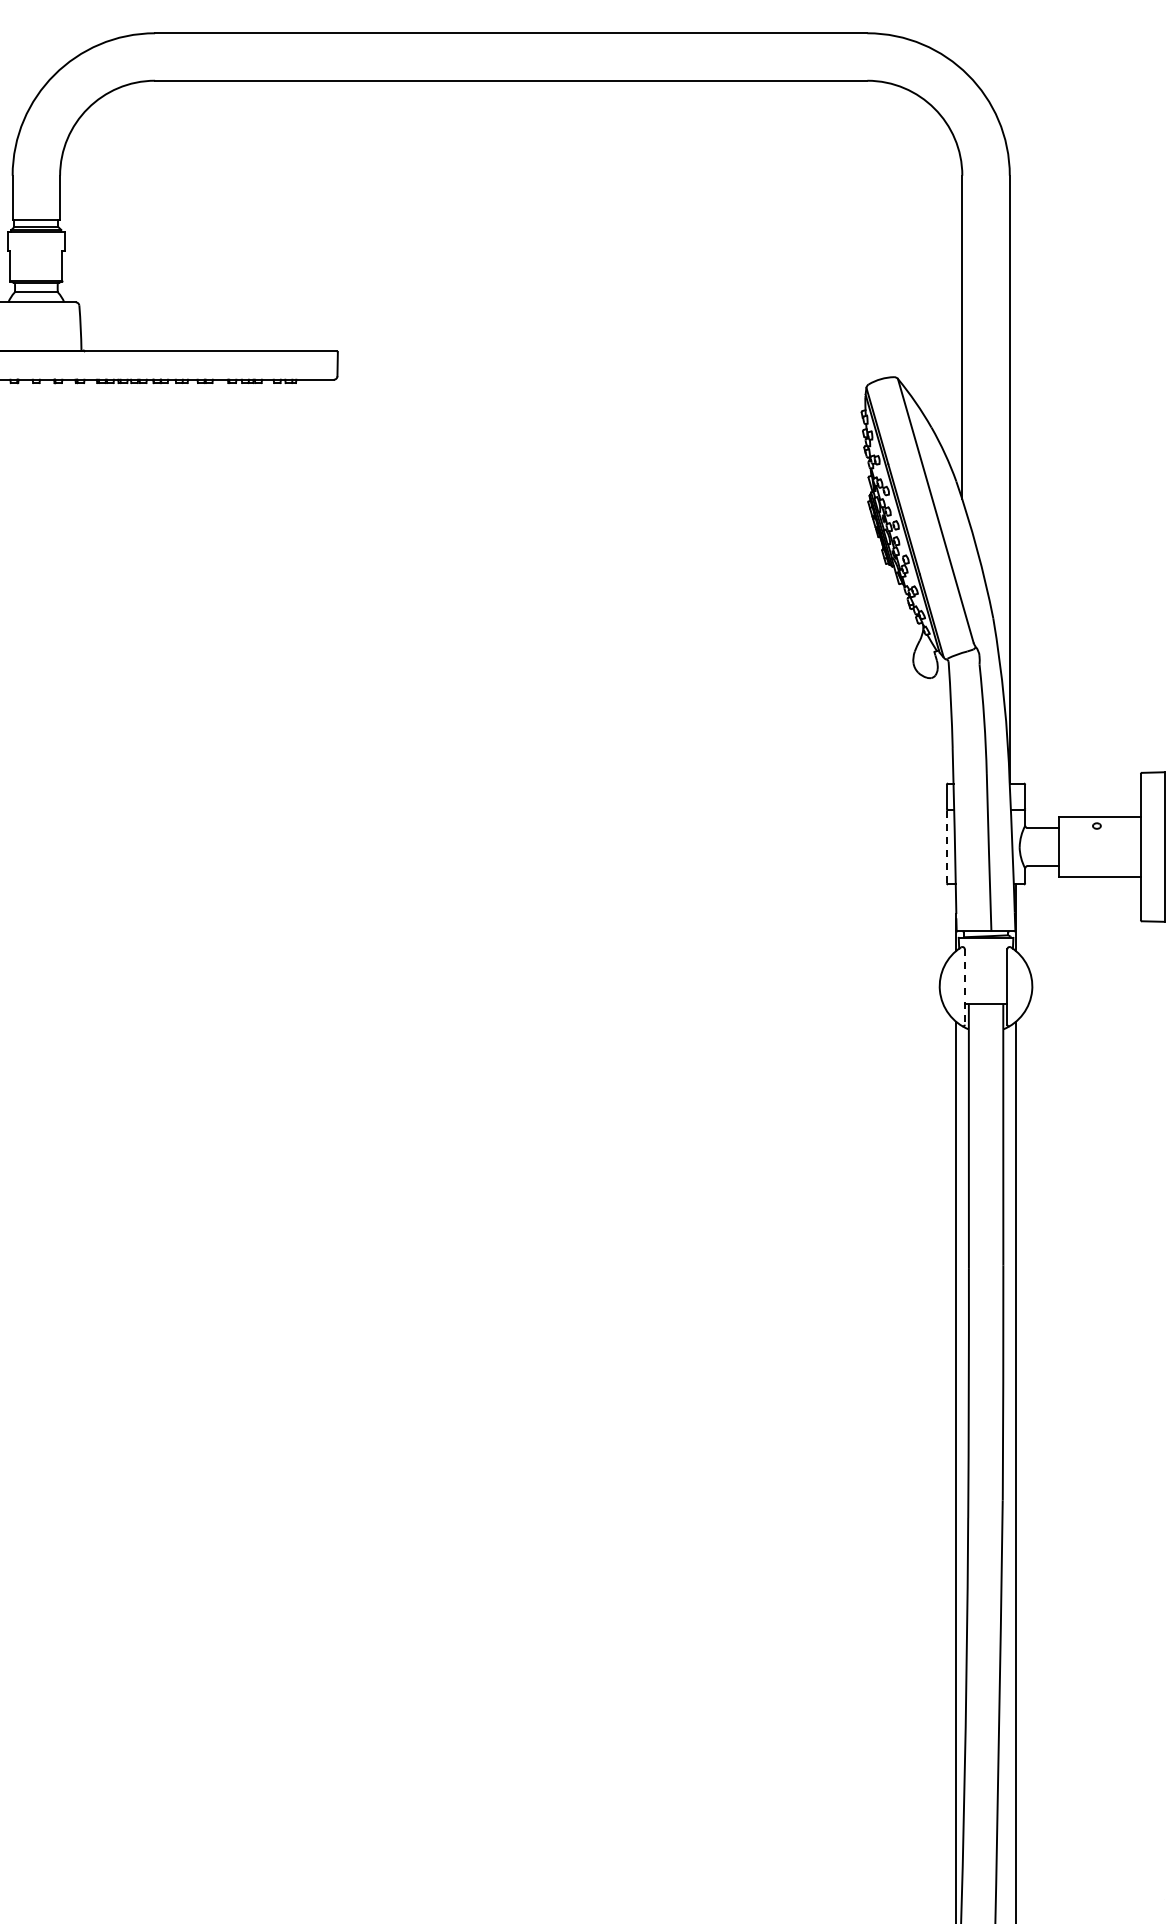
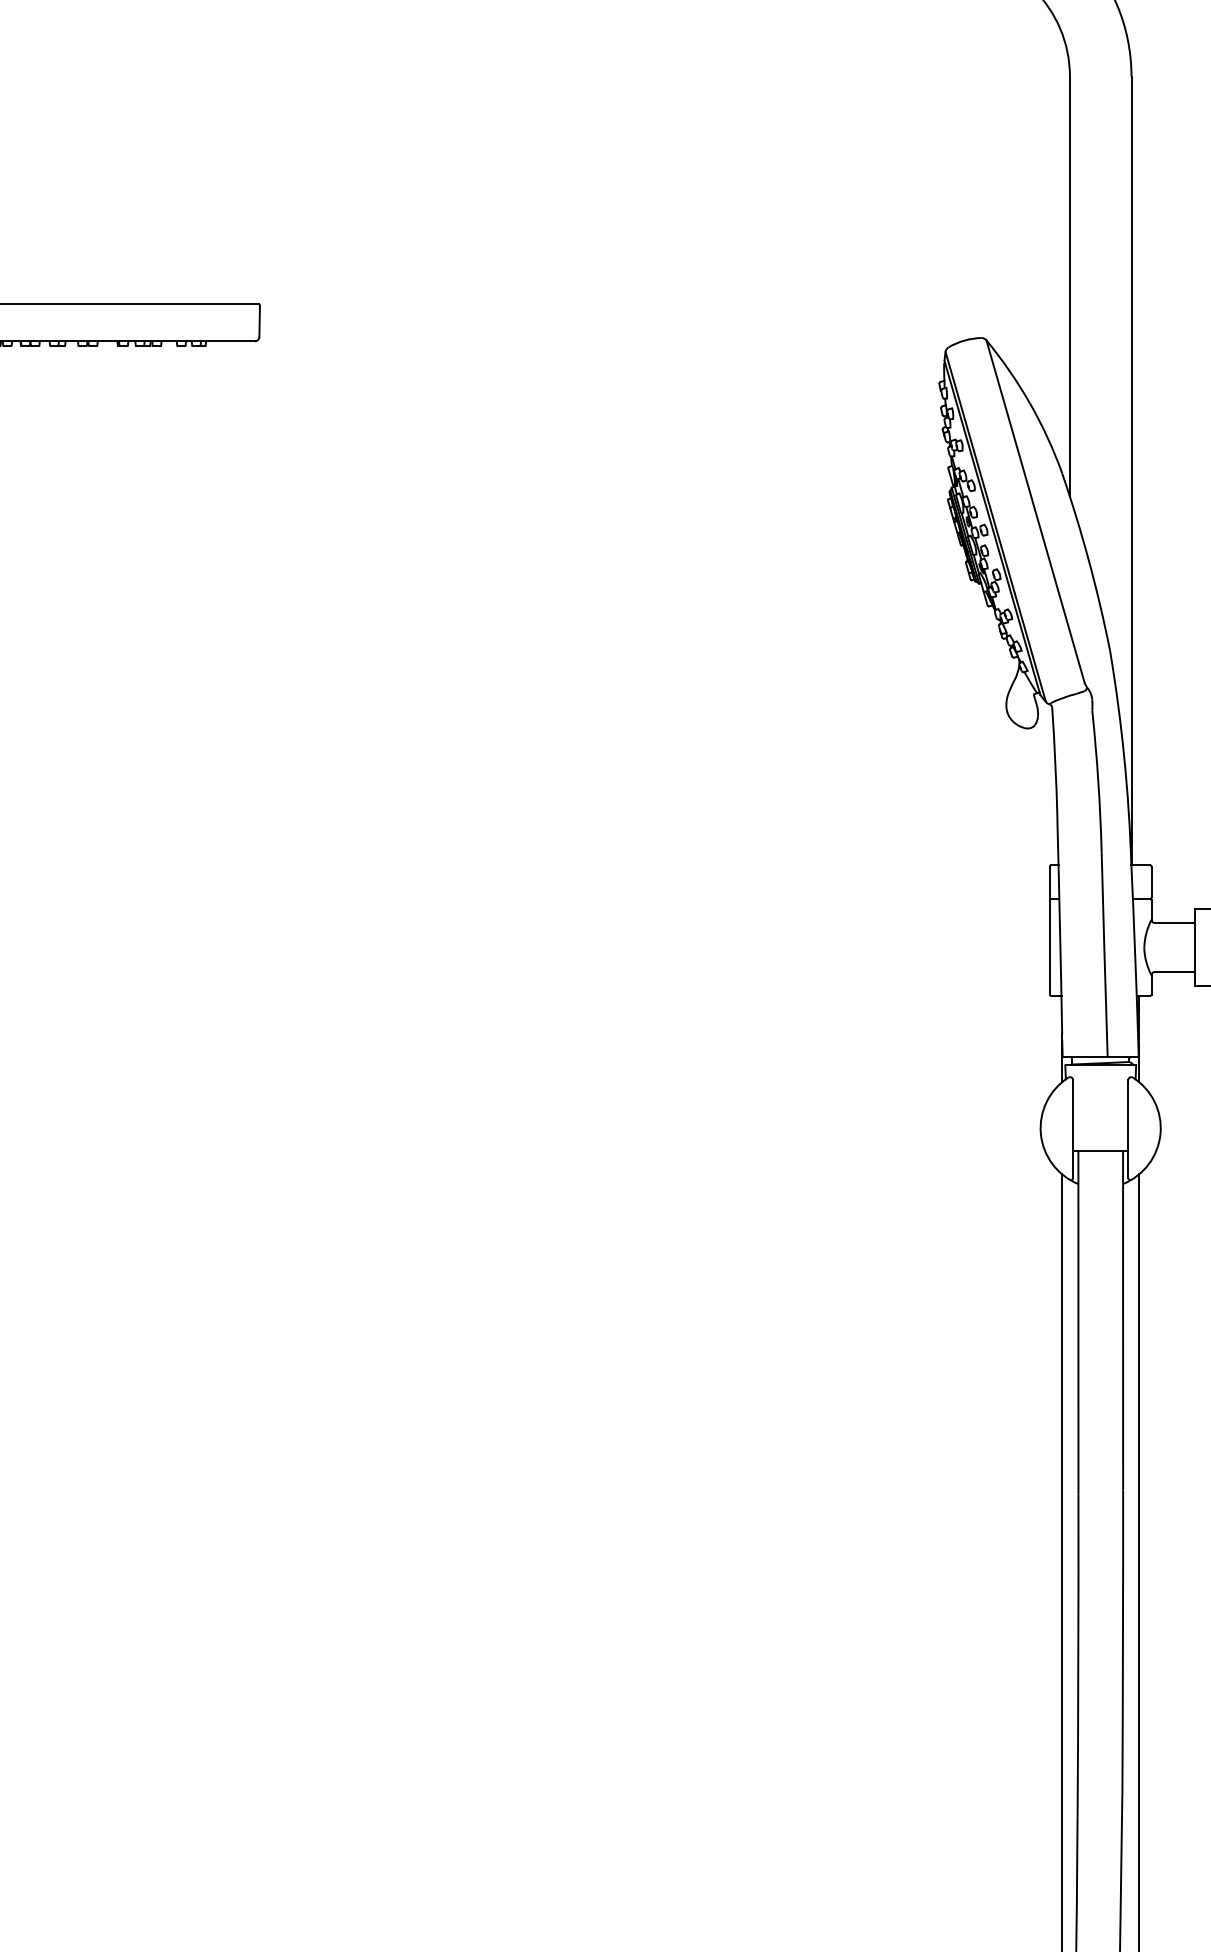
line: (946, 847) -> (1049, 948), dashed -> solid
line: (964, 987) -> (1072, 1129), dashed -> solid

